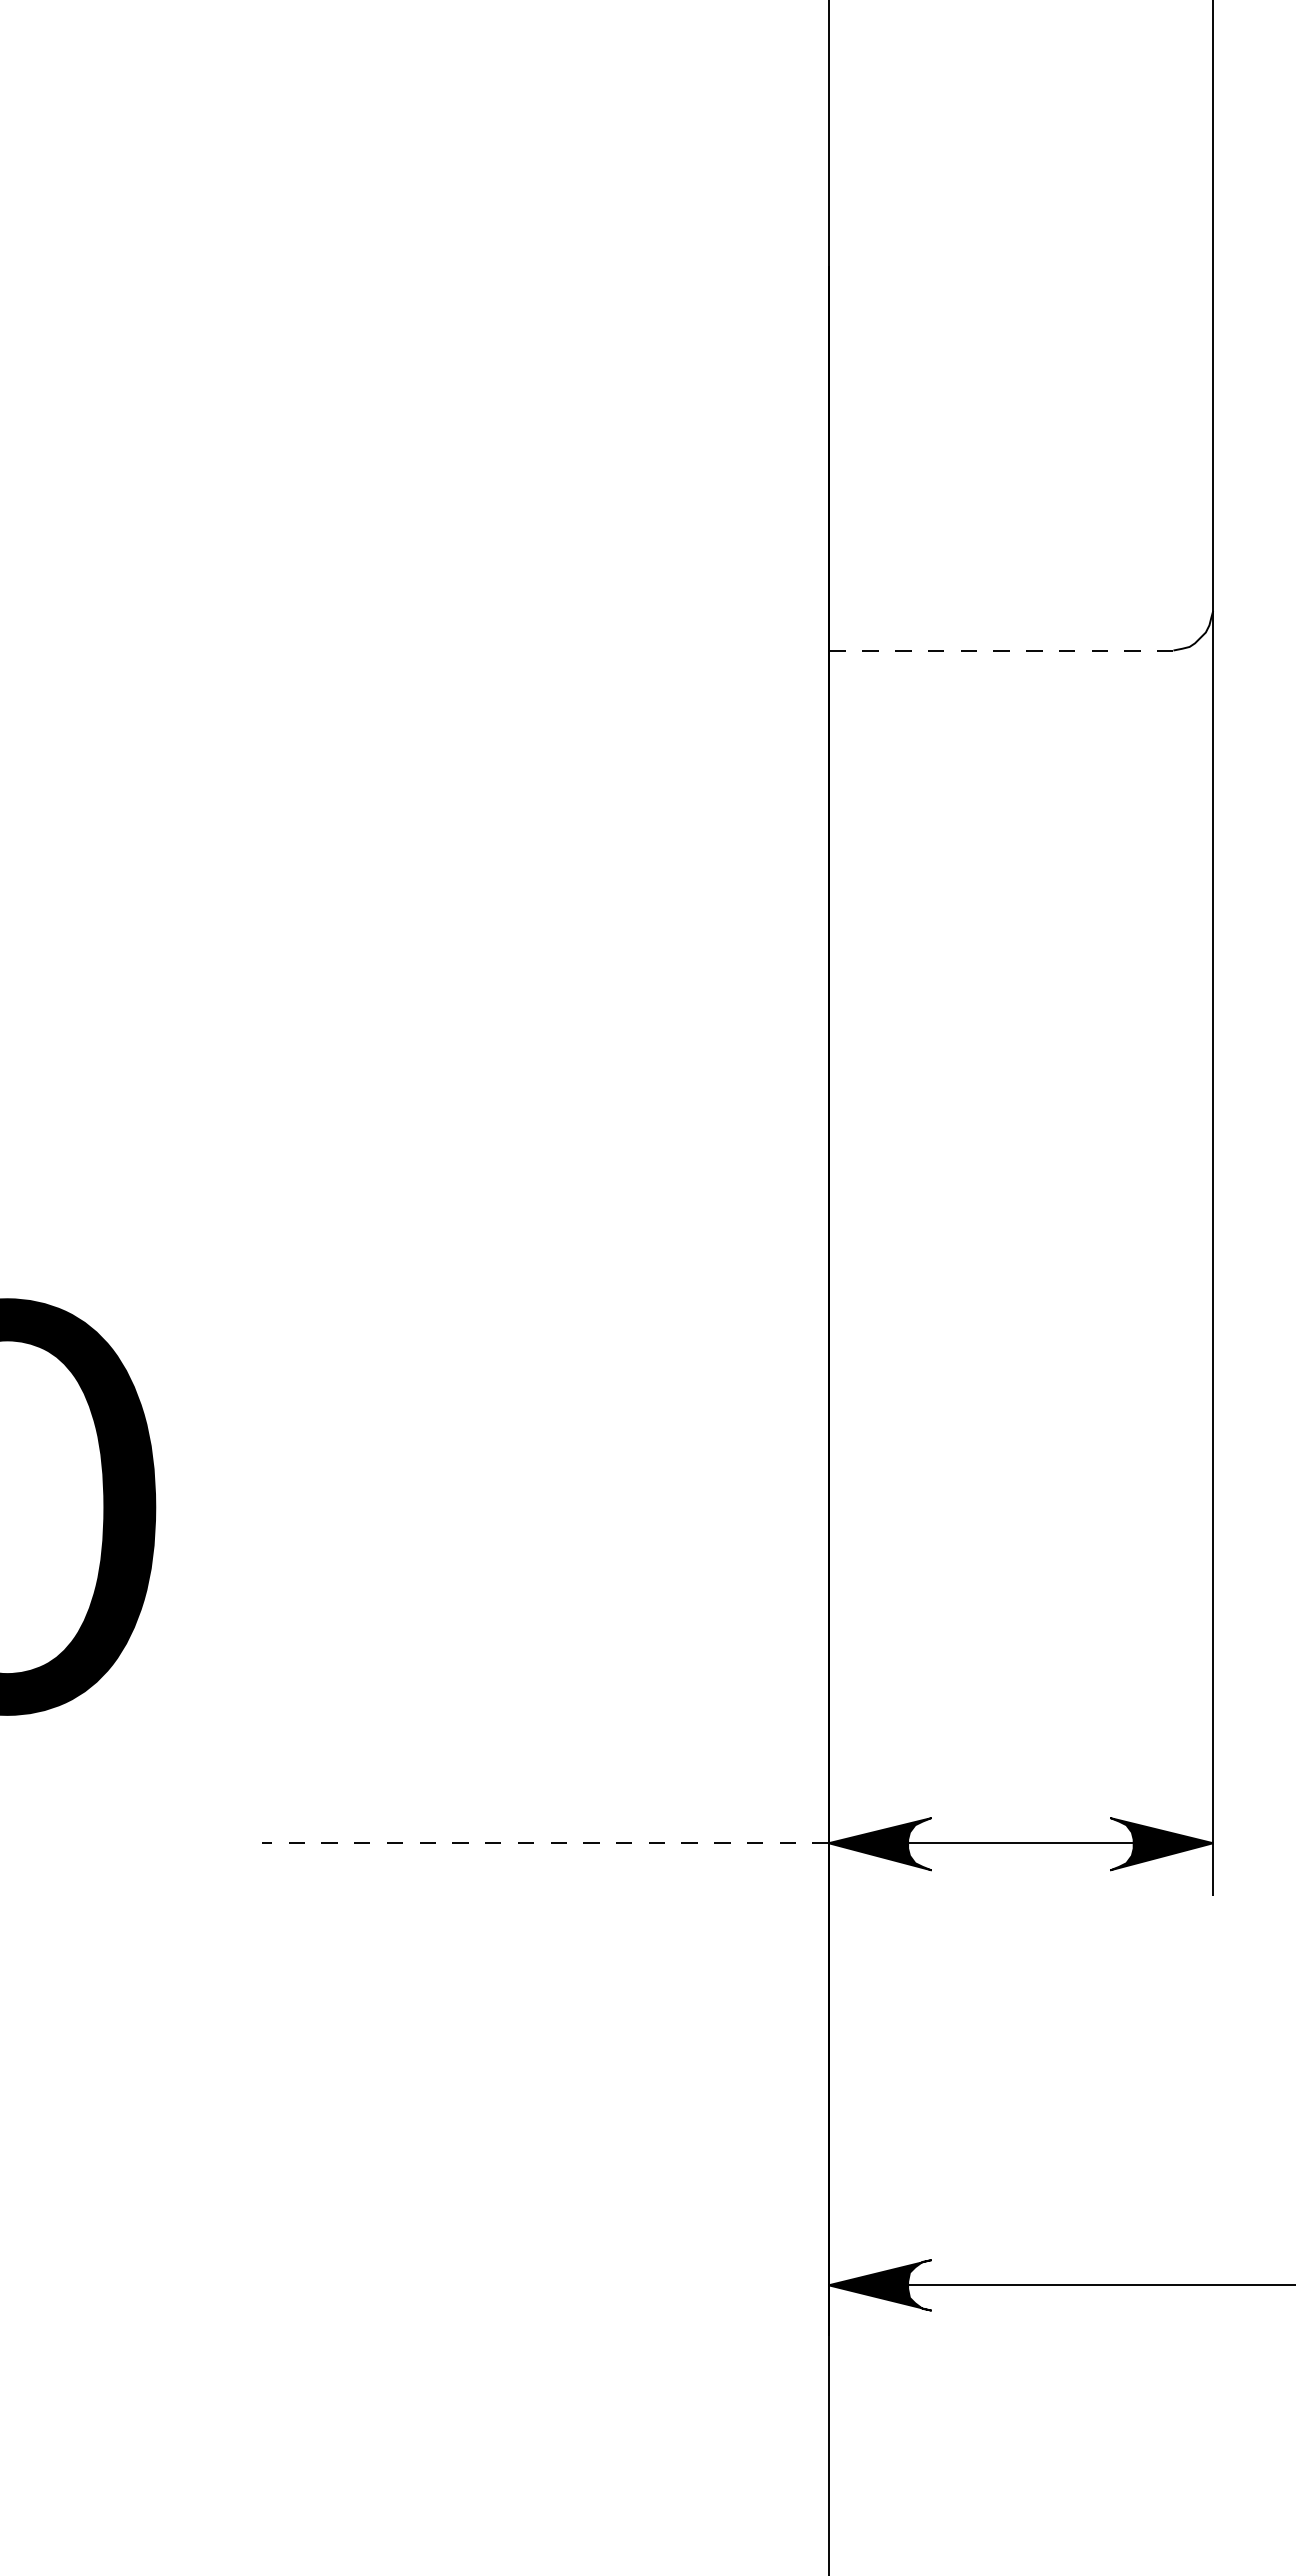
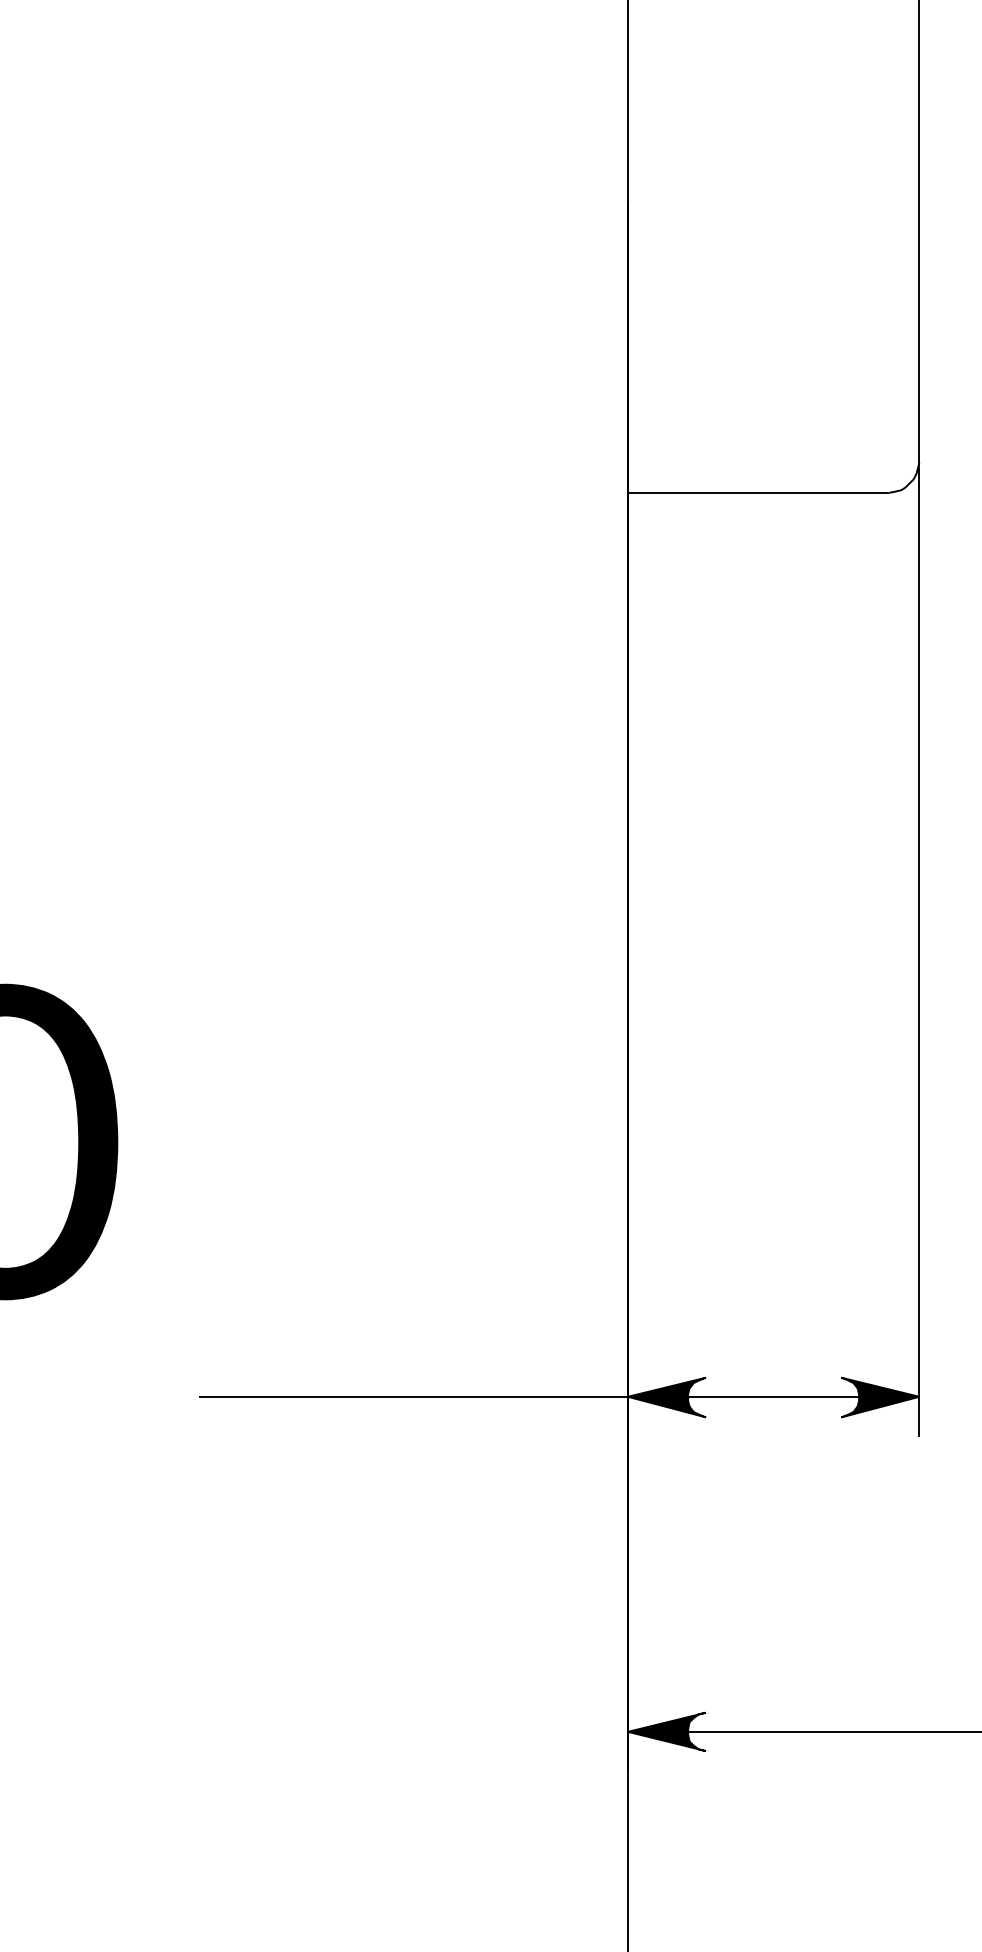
line: (1000, 650) -> (758, 492), dashed -> solid
line: (545, 1843) -> (413, 1397), dashed -> solid

